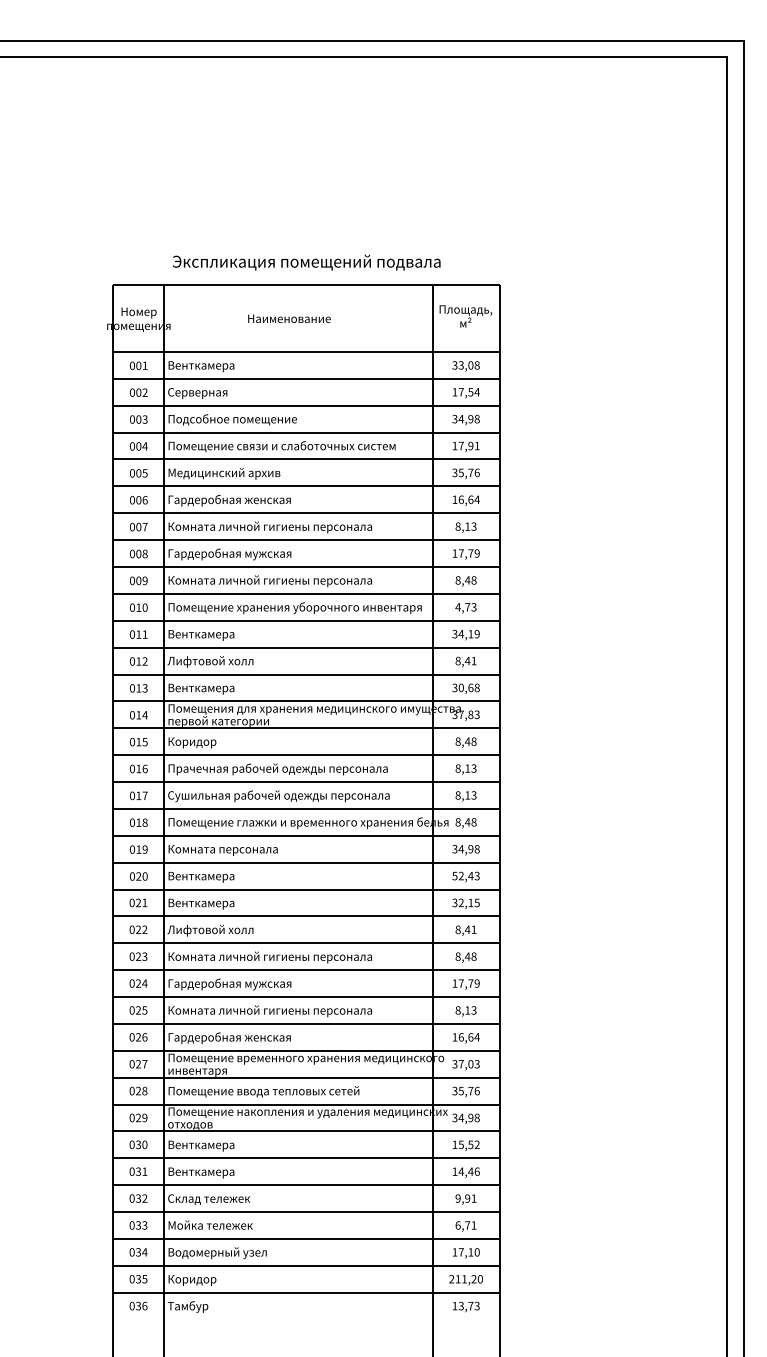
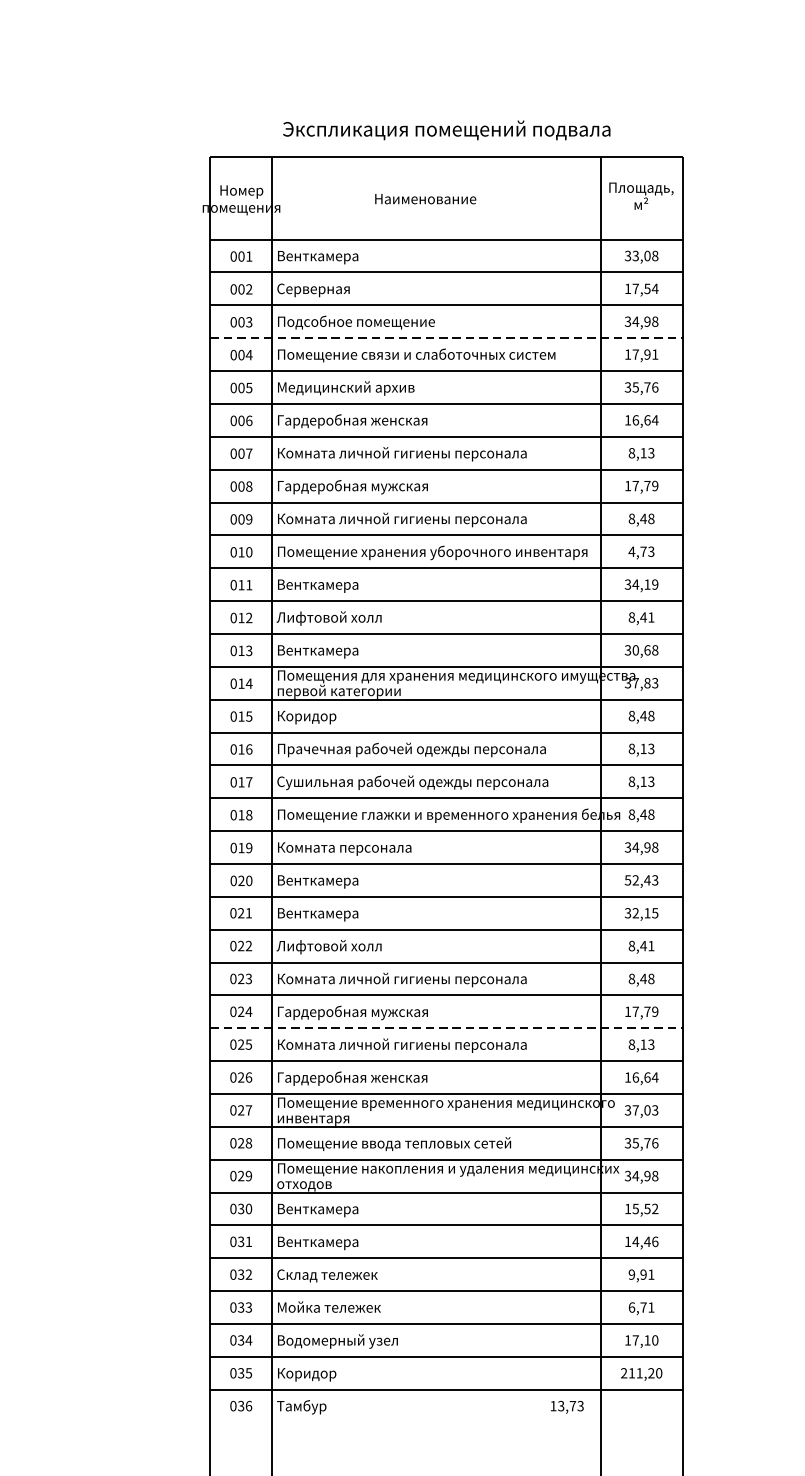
line: (307, 432) -> (447, 338), solid -> dashed
line: (307, 997) -> (447, 1028), solid -> dashed
text: (466, 1306) -> (567, 1406), moved

